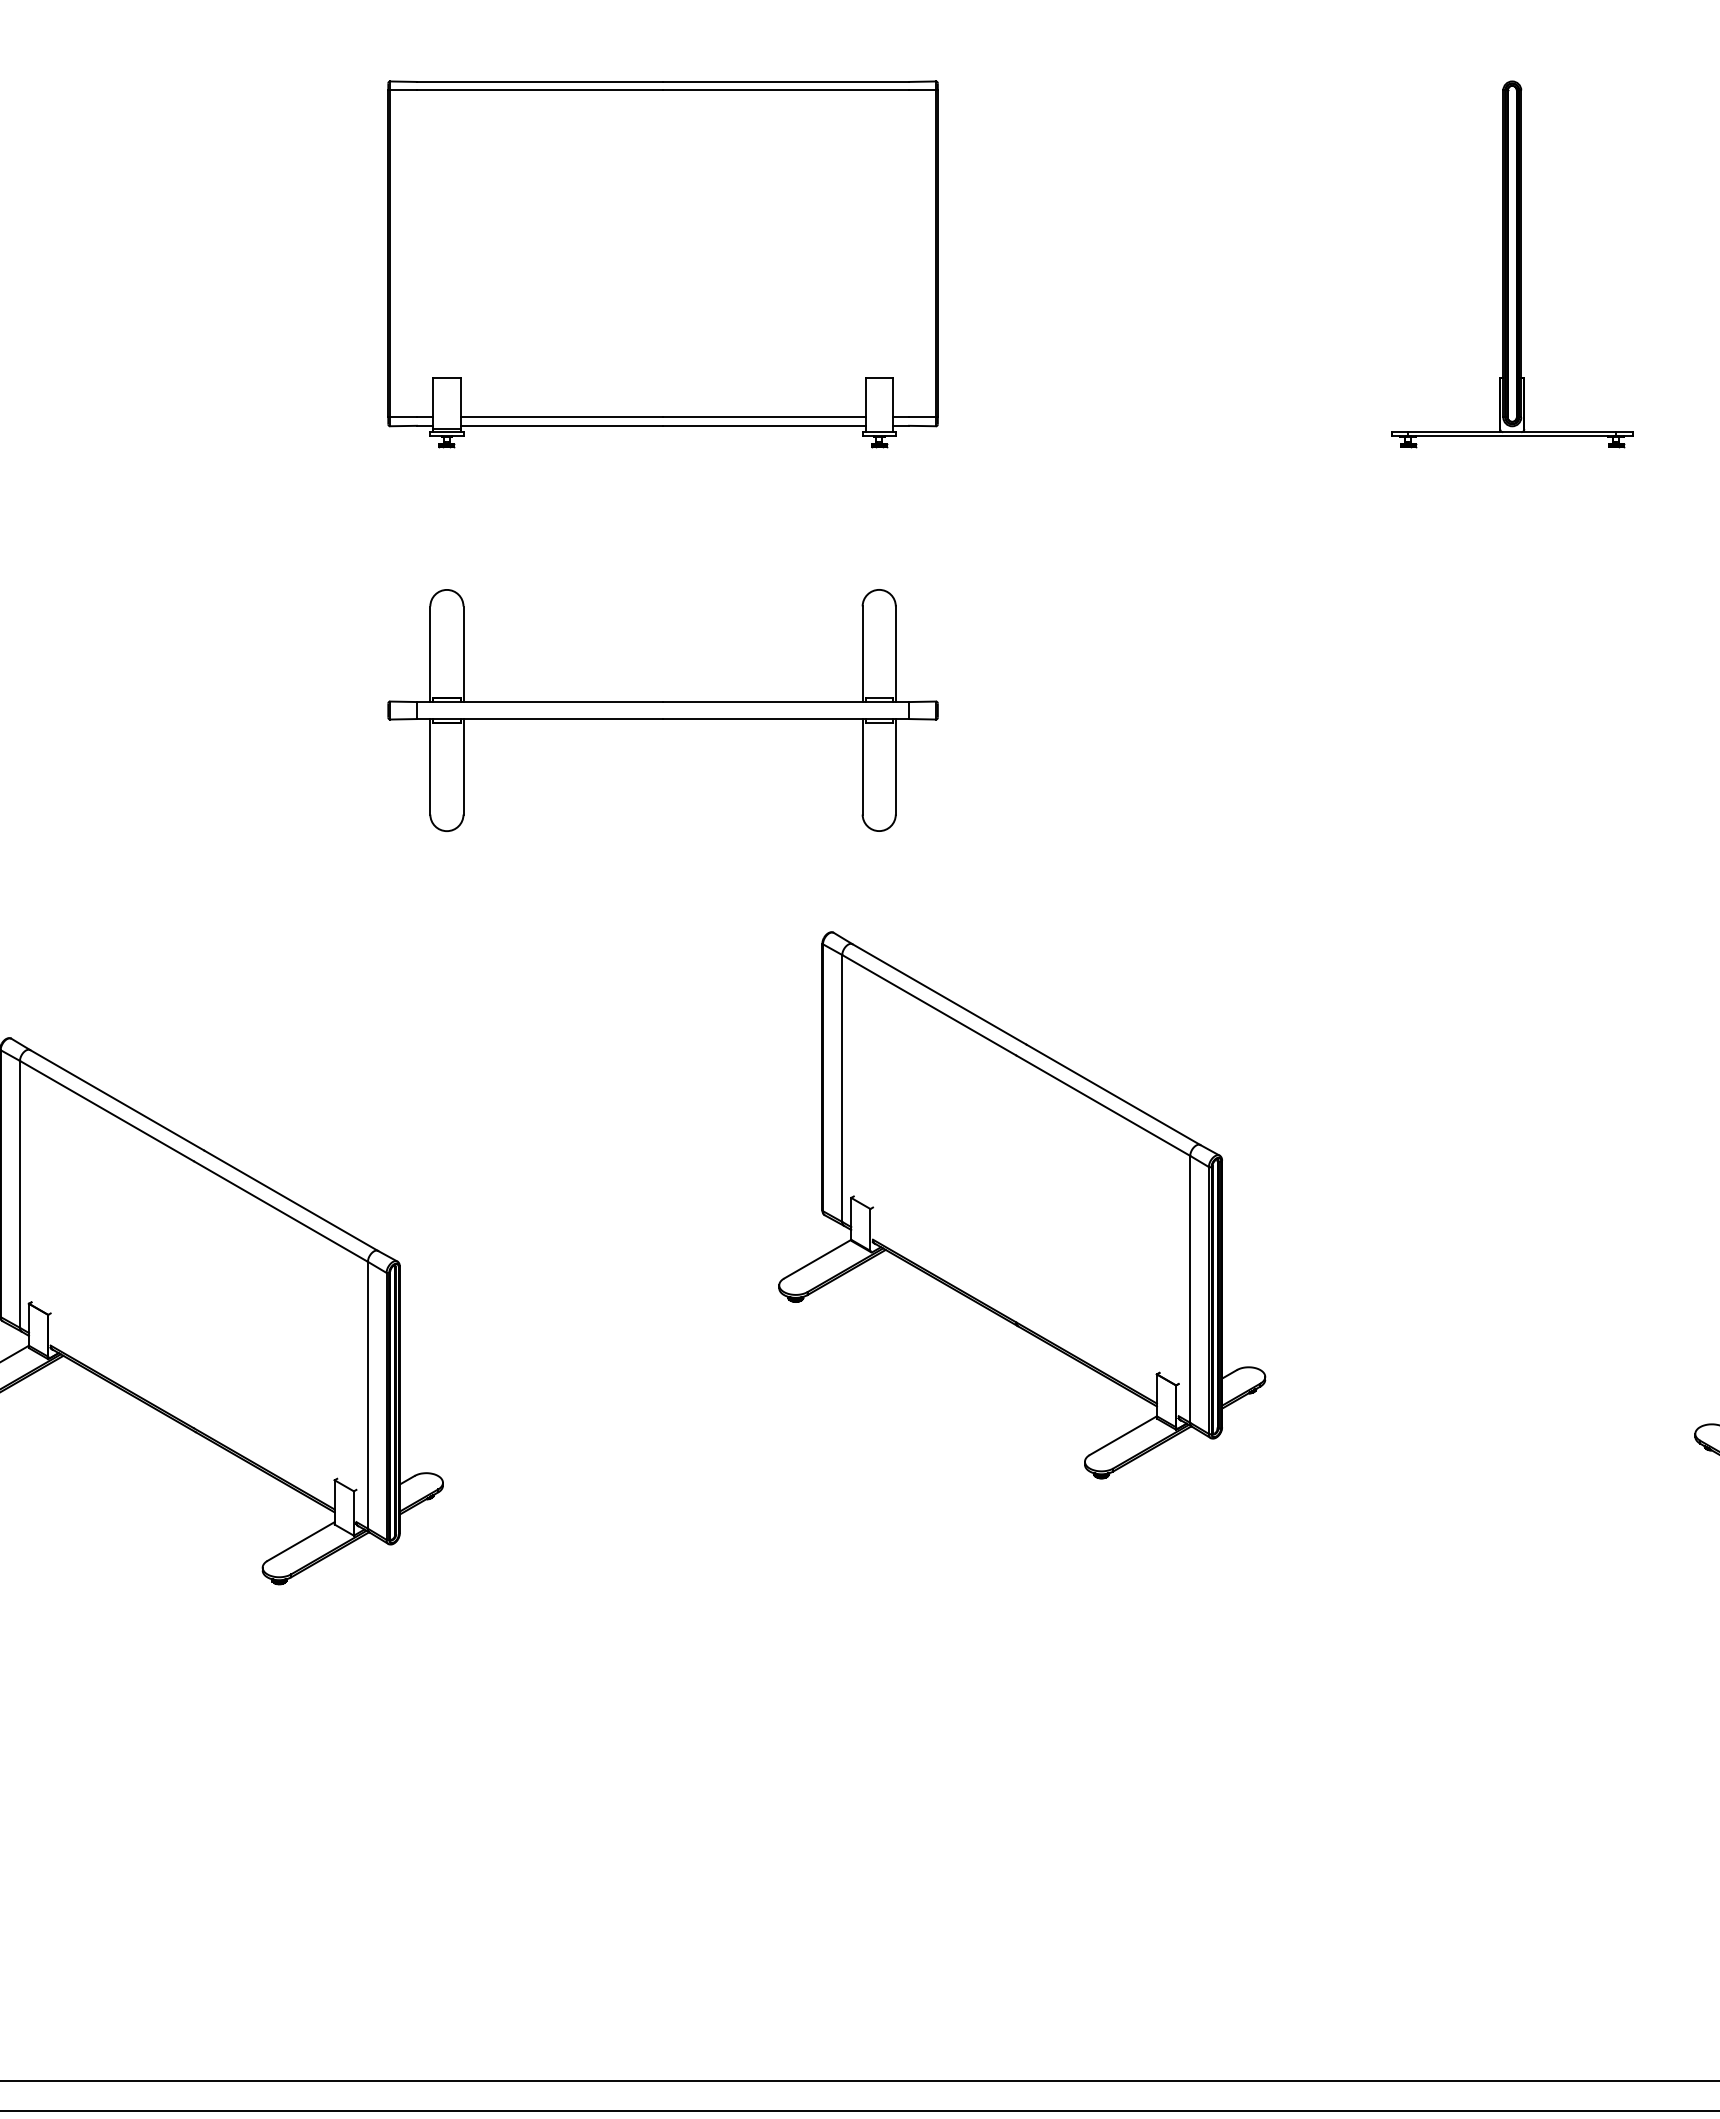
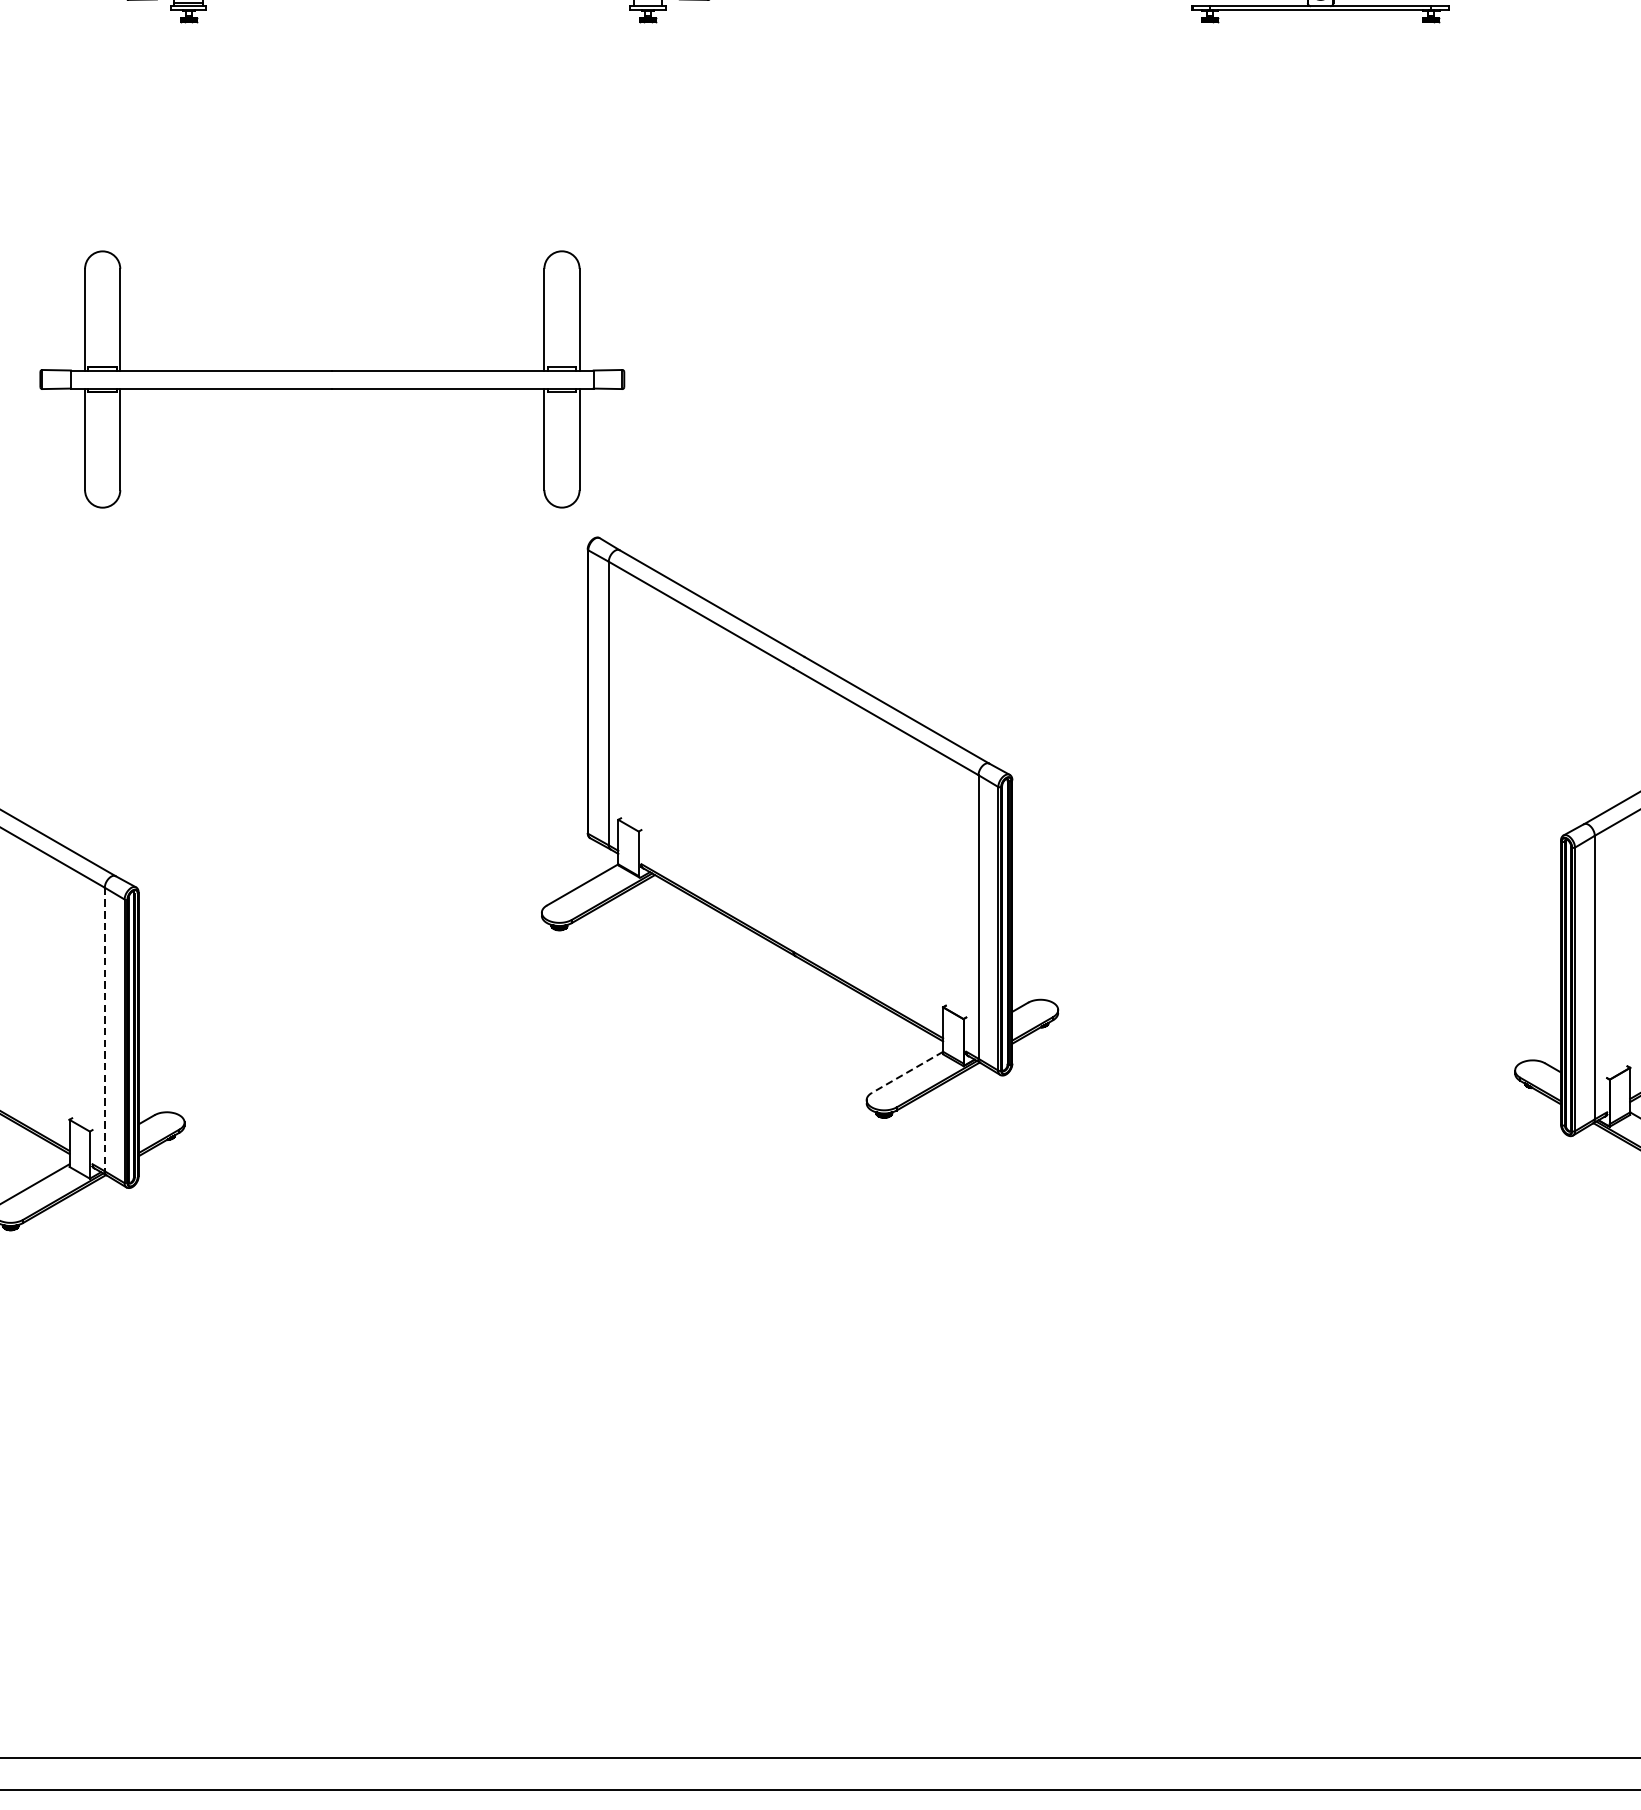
part: (662, 710) -> (331, 379), moved
line: (367, 1395) -> (104, 1029), solid -> dashed
line: (1123, 1435) -> (907, 1072), solid -> dashed

